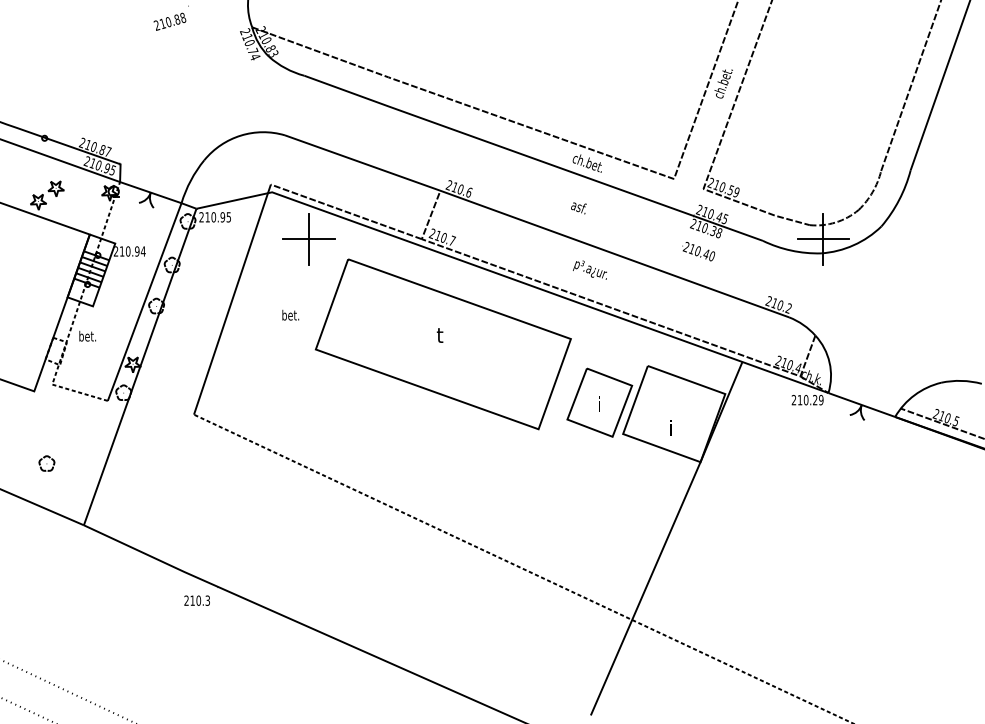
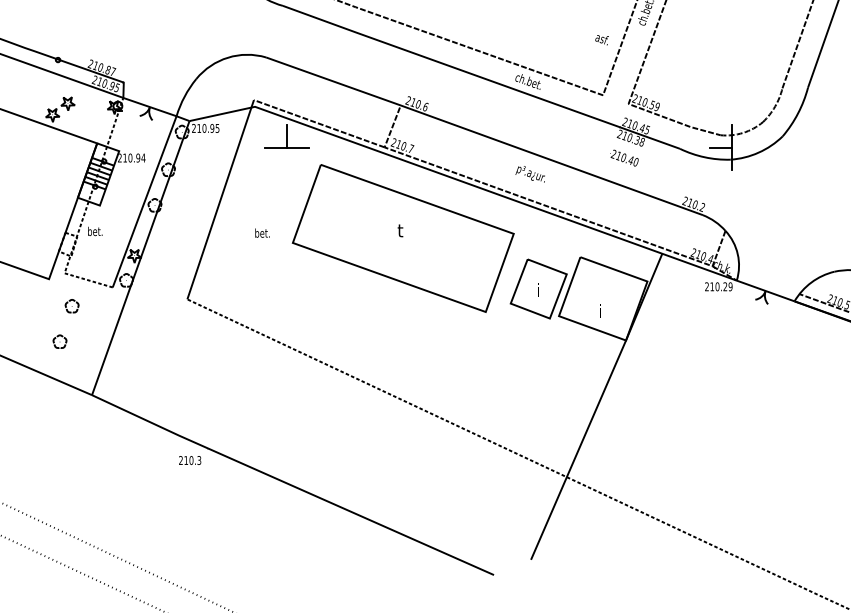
text: (578, 208) -> (601, 40), moved
line: (835, 239) -> (742, 147), removed
line: (309, 252) -> (287, 158), removed
text: (290, 314) -> (262, 232), moved
part: (60, 422) -> (71, 306), added

